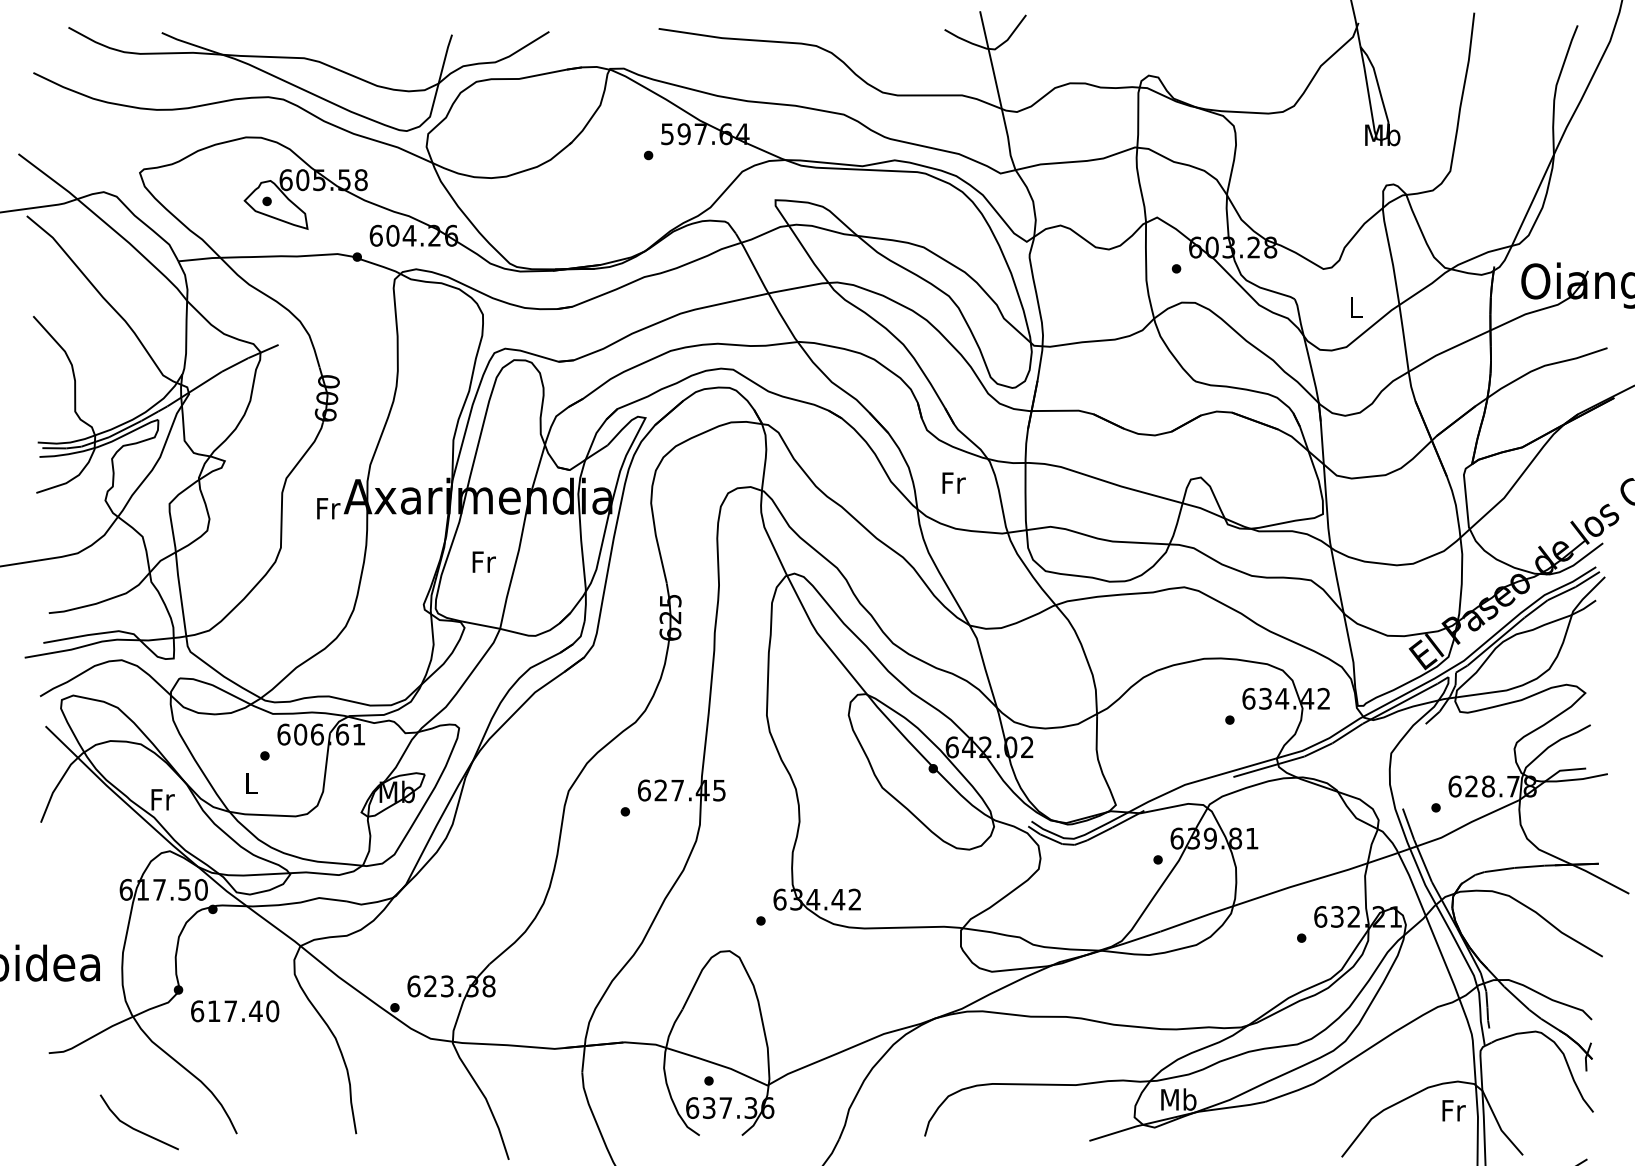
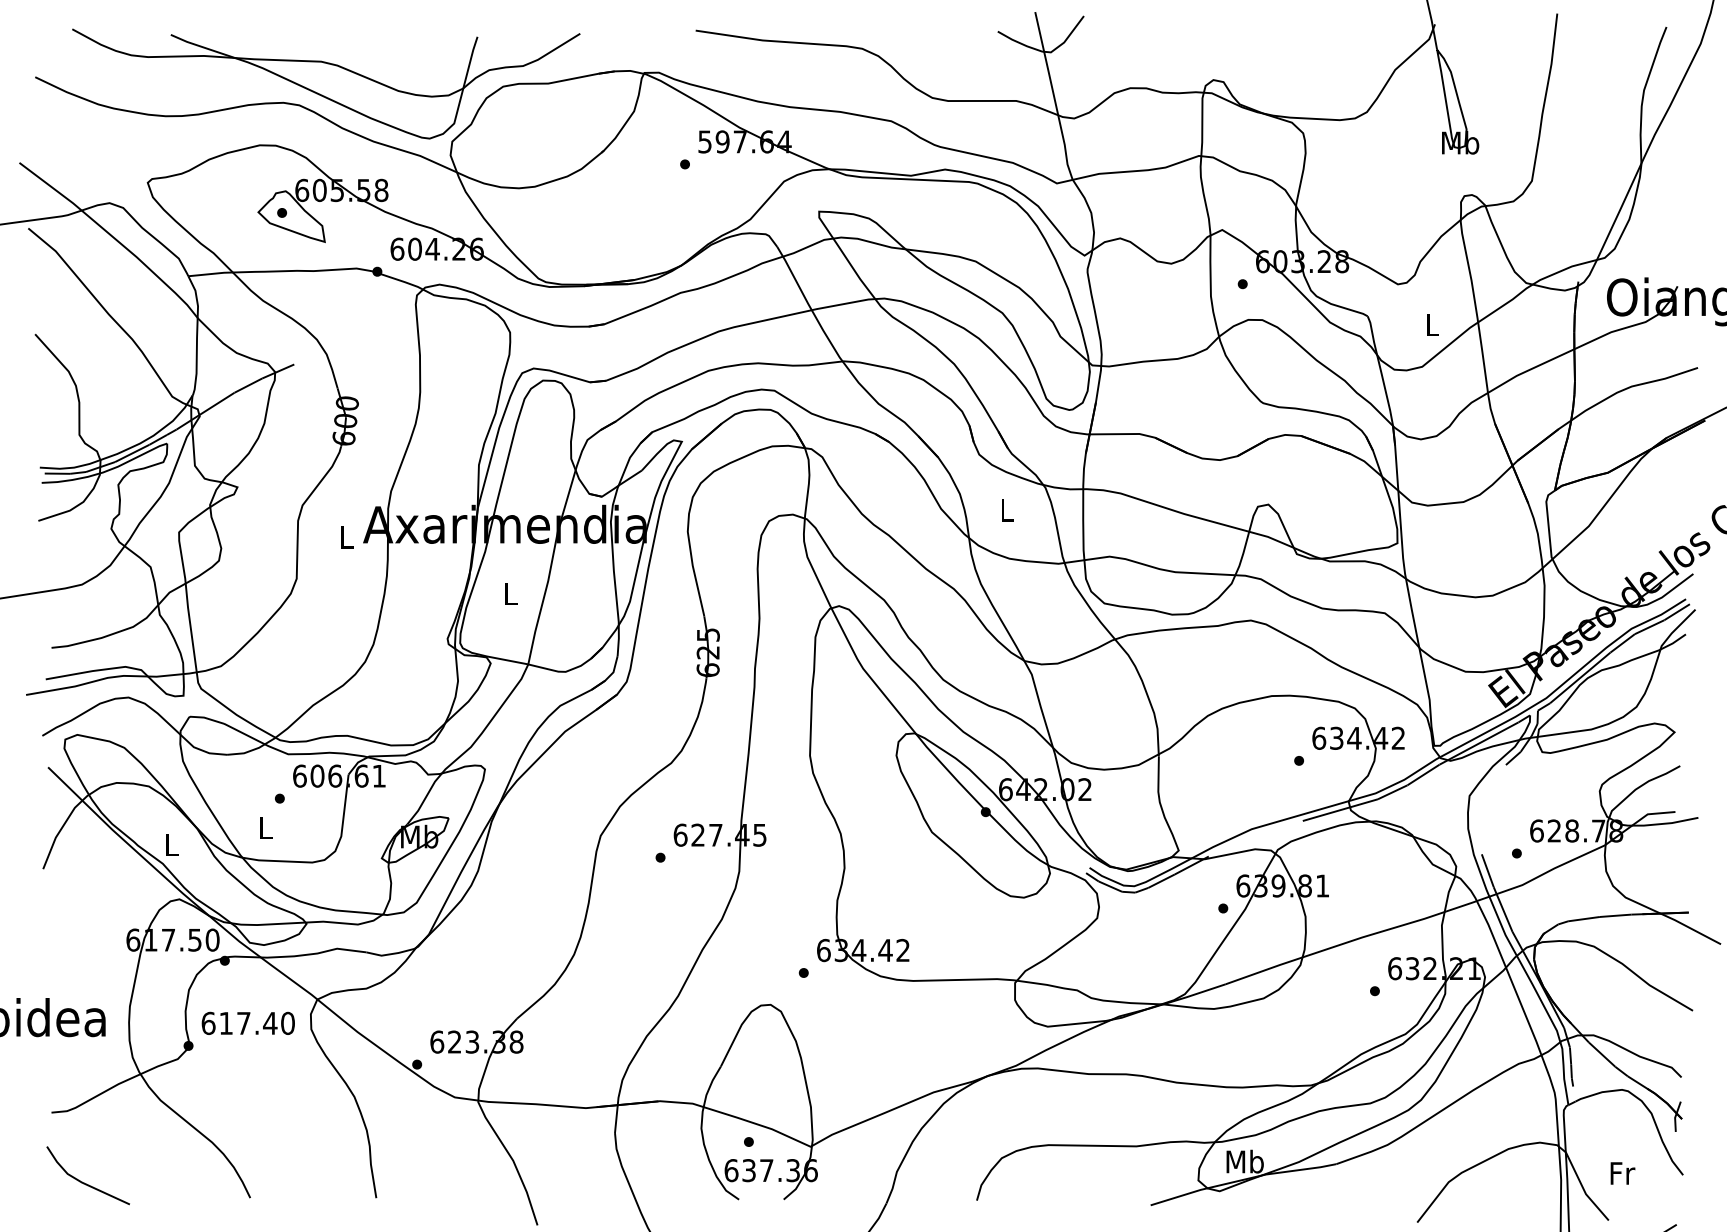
text: (953, 483) -> (1007, 510), Fr -> L
text: (329, 508) -> (347, 537), Fr -> L
text: (484, 561) -> (511, 593), Fr -> L
text: (163, 799) -> (172, 844), Fr -> L
text: (234, 1010) -> (247, 1022), moved
text: (1453, 1110) -> (1622, 1173), moved
line: (135, 1128) -> (84, 1182), moved

